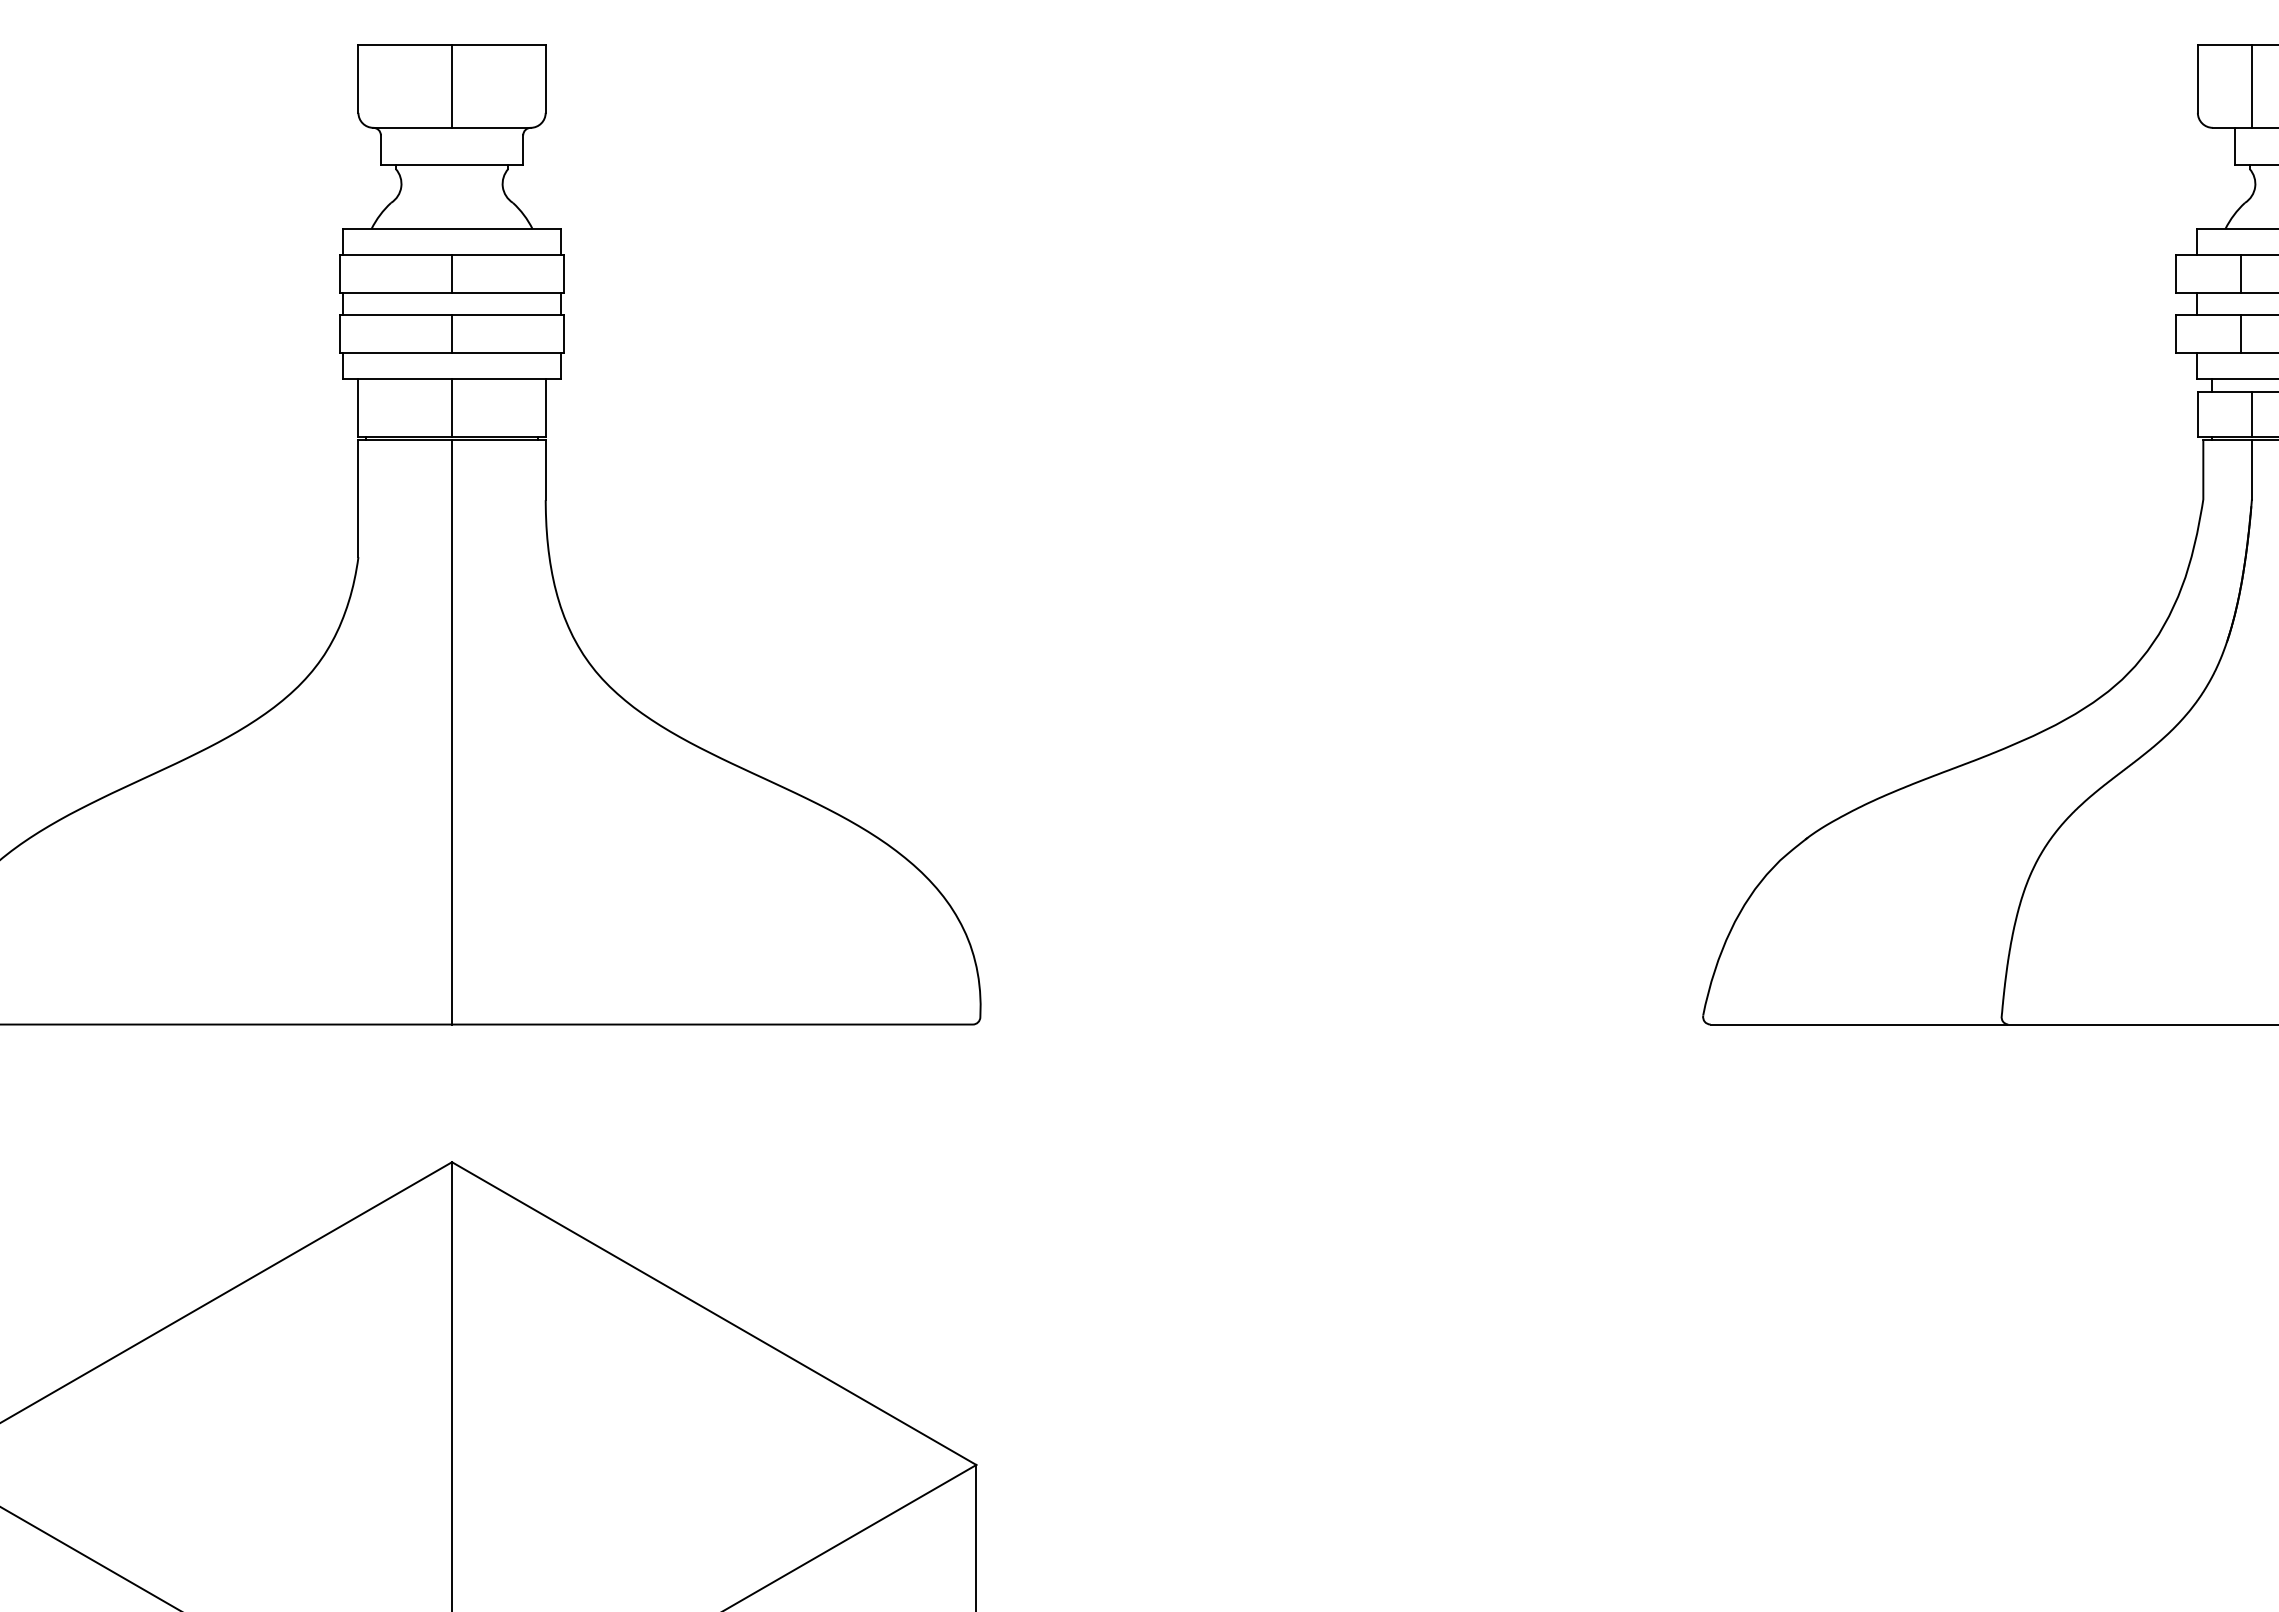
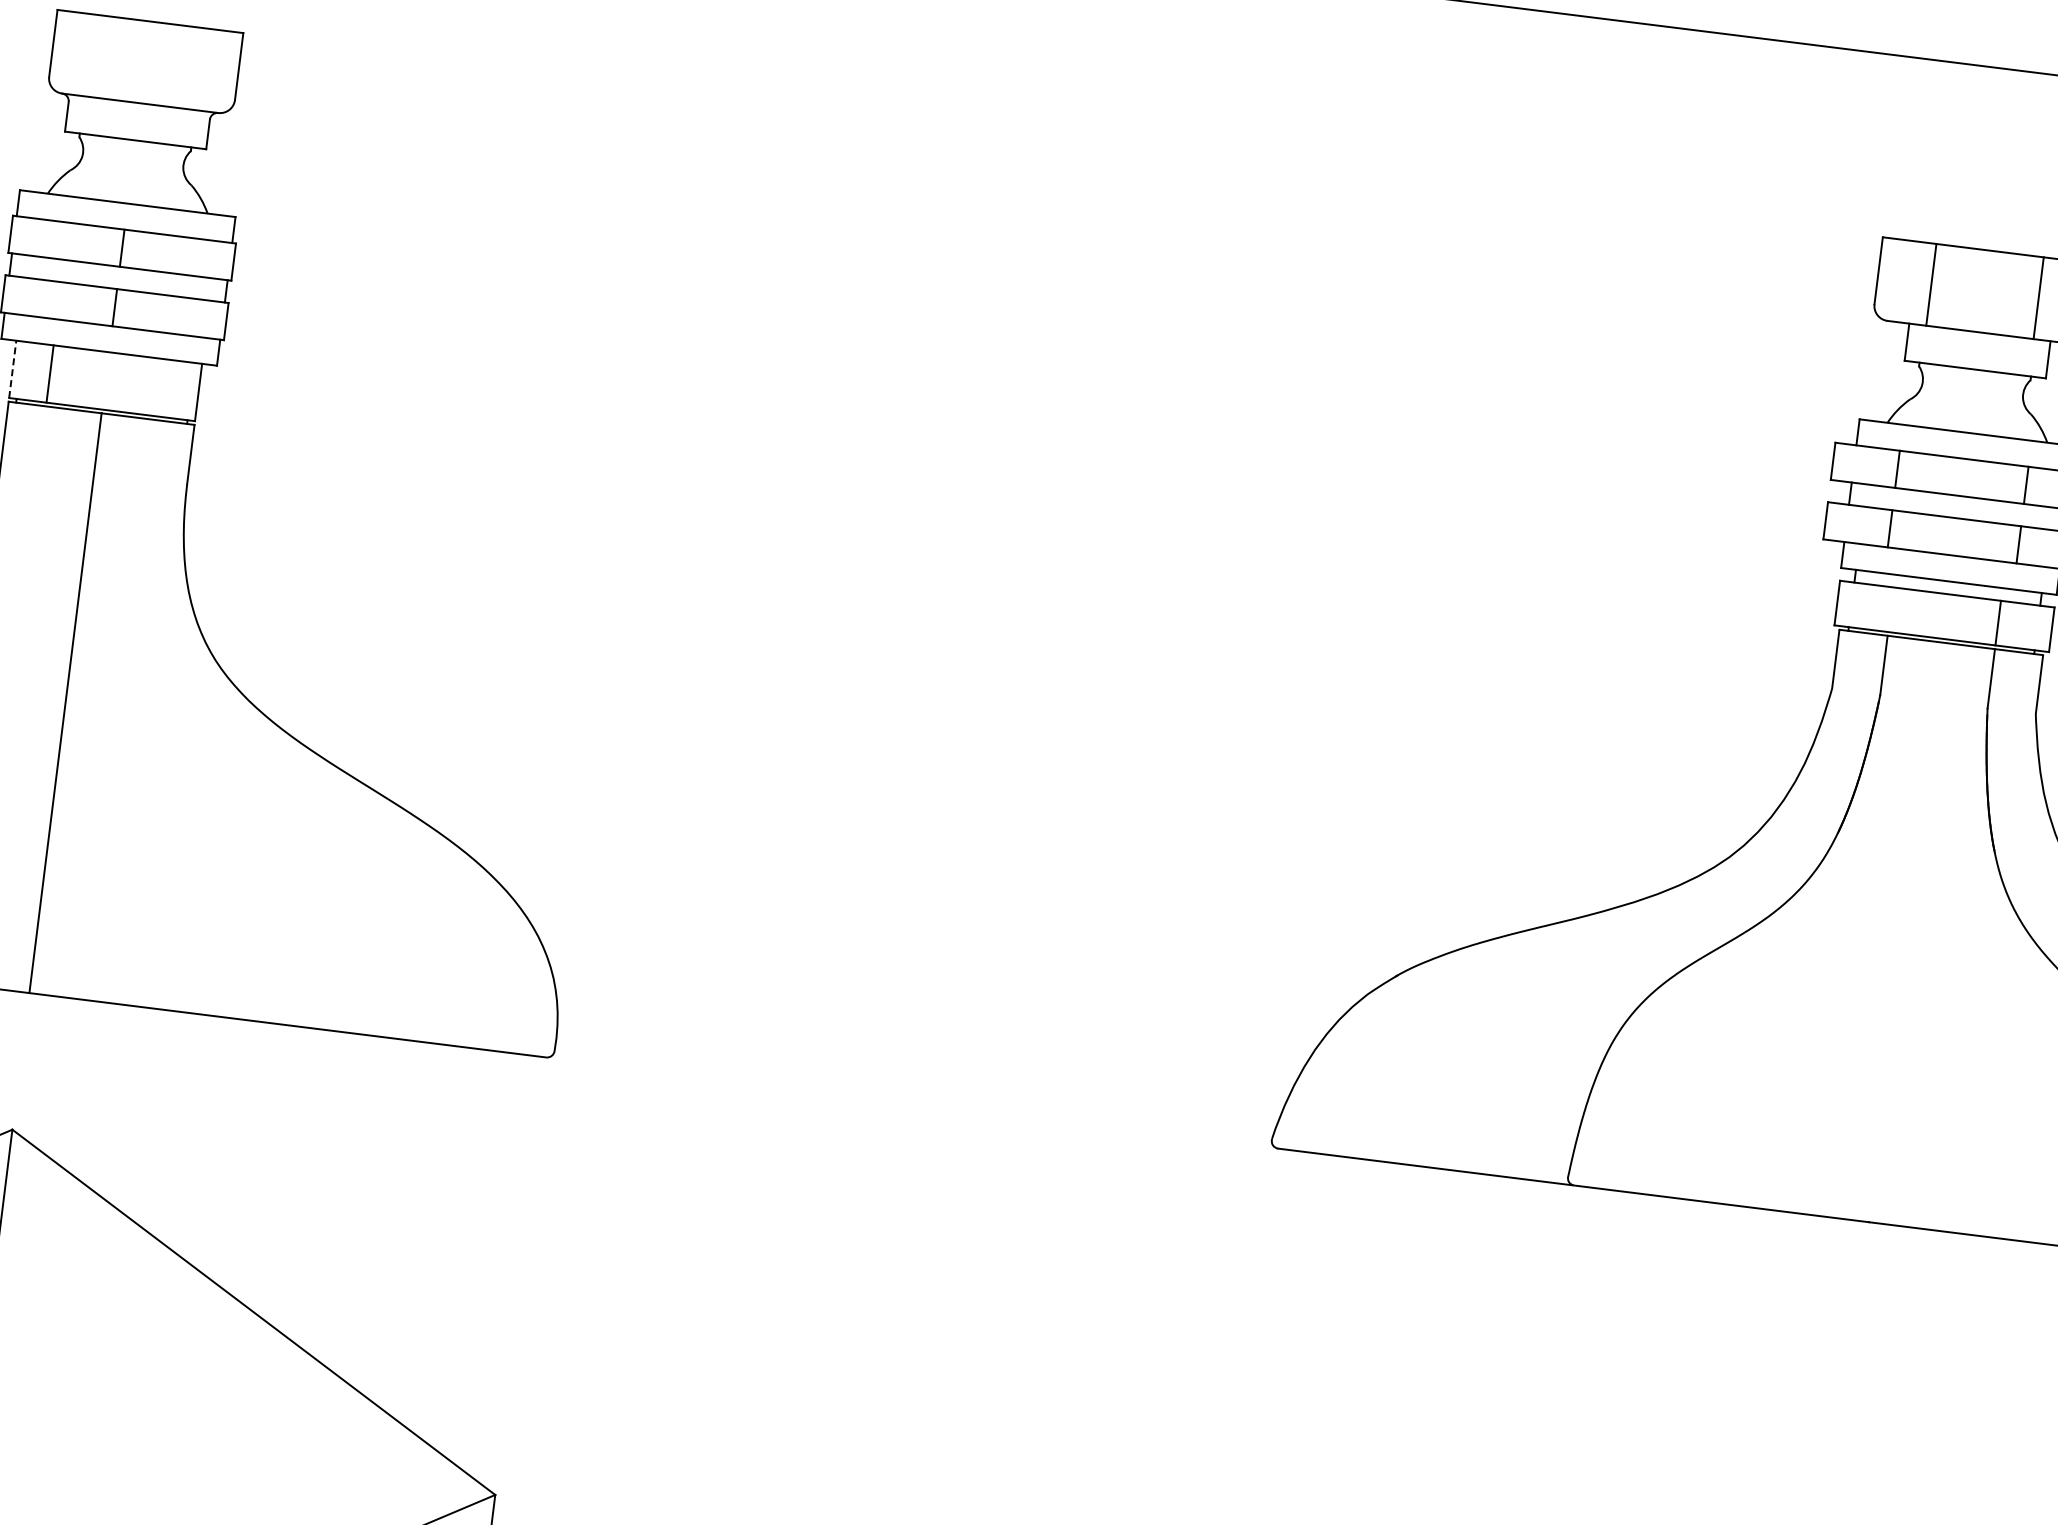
line: (452, 86) -> (145, 62), removed
line: (358, 407) -> (12, 369), solid -> dashed
line: (452, 407) -> (50, 373), moved
line: (2251, 413) -> (1890, 609), removed

